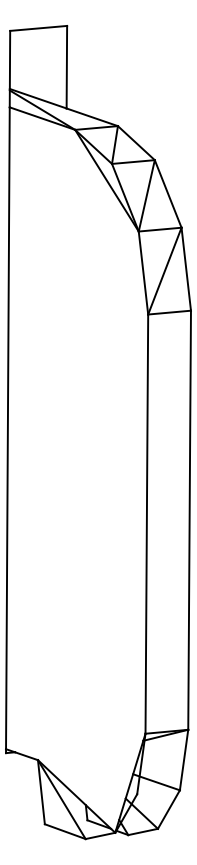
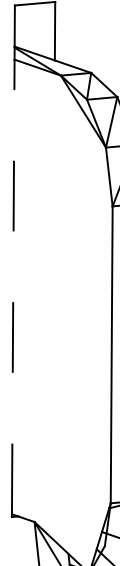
line: (7, 428) -> (12, 287), solid -> dashed

